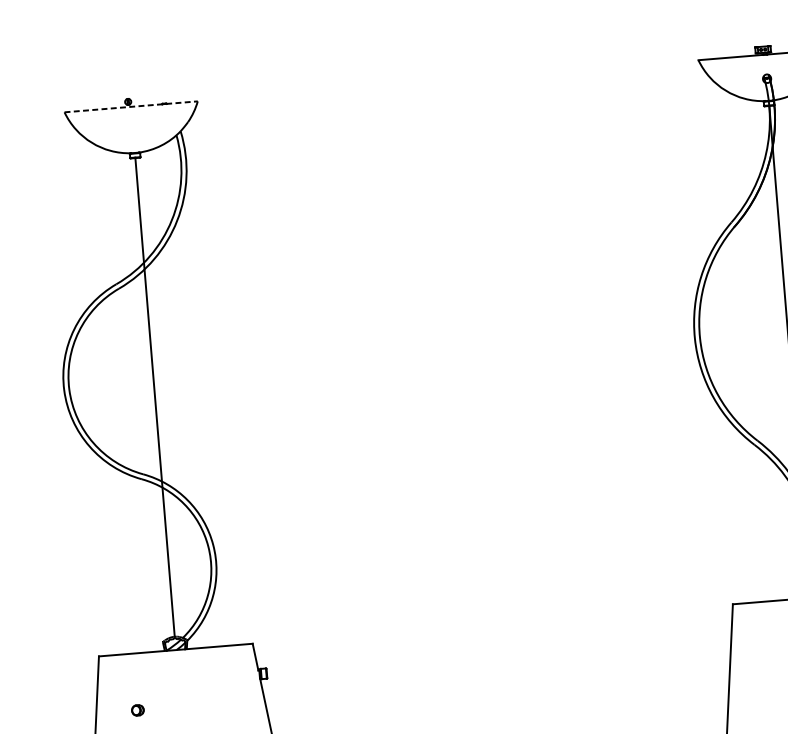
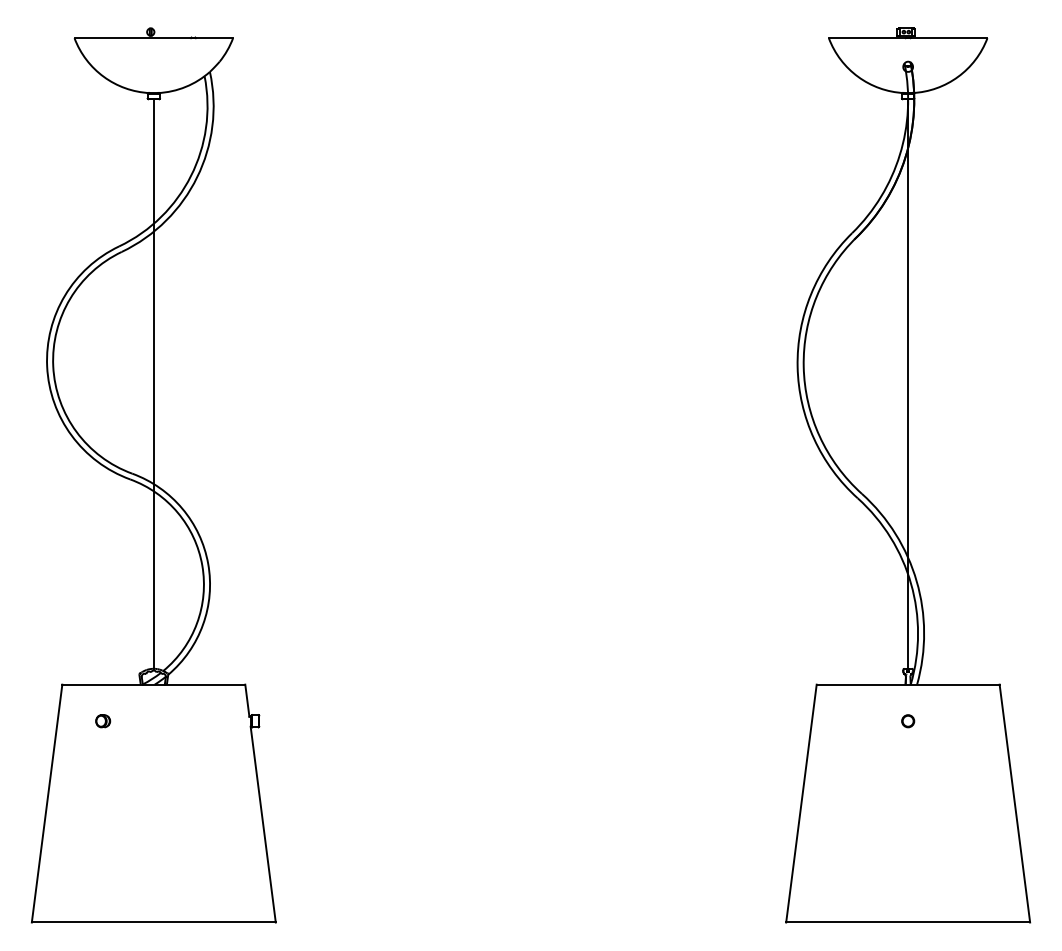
line: (131, 107) -> (154, 38), dashed -> solid
part: (138, 710) -> (103, 721), moved

